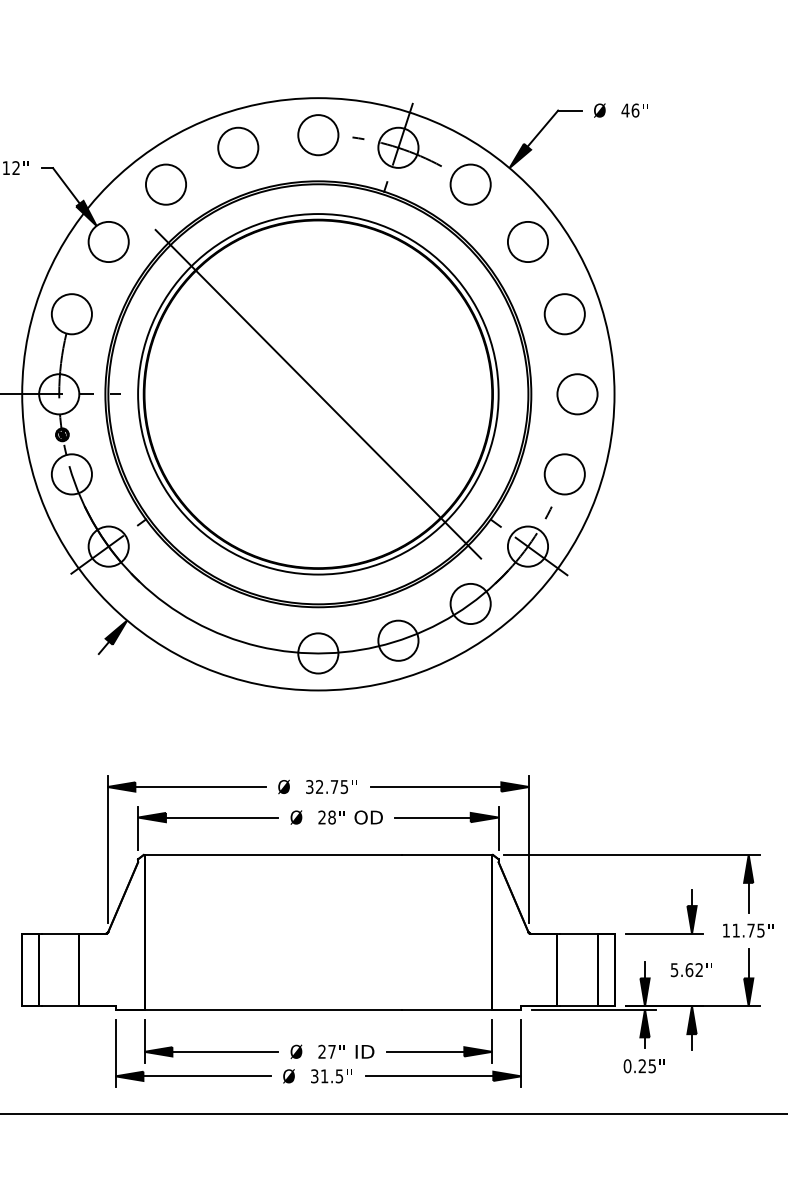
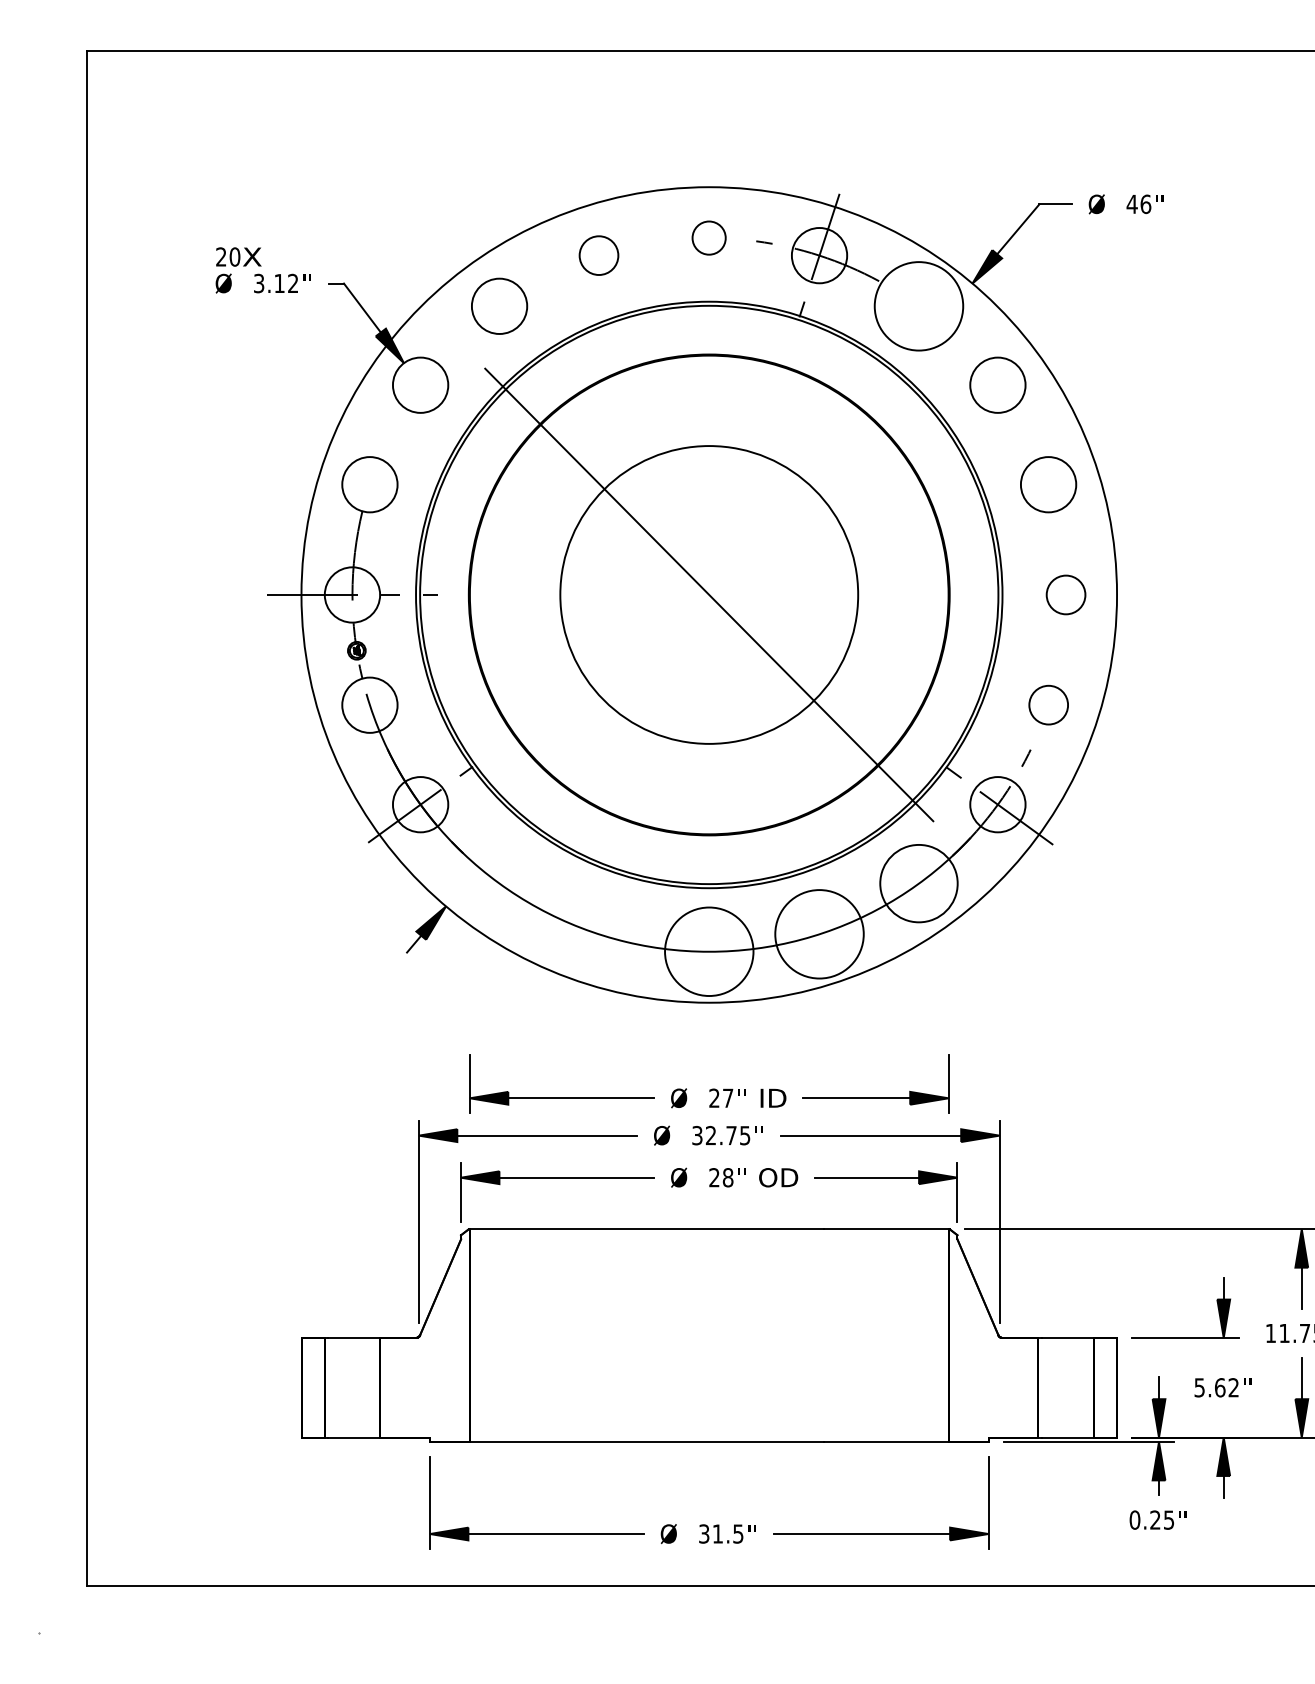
circle: (317, 134) -> (708, 237), size x0.6
circle: (237, 147) -> (598, 255), size x0.7
circle: (470, 184) -> (918, 305), size x1.6
circle: (318, 393) -> (709, 594), size x0.6
circle: (577, 393) -> (1065, 594), size x0.7
circle: (564, 473) -> (1048, 704), size x0.7
circle: (470, 603) -> (918, 883), size x1.4
circle: (398, 640) -> (819, 933), size x1.6
circle: (317, 653) -> (708, 951), size x1.6
part: (318, 1041) -> (709, 1083), moved

